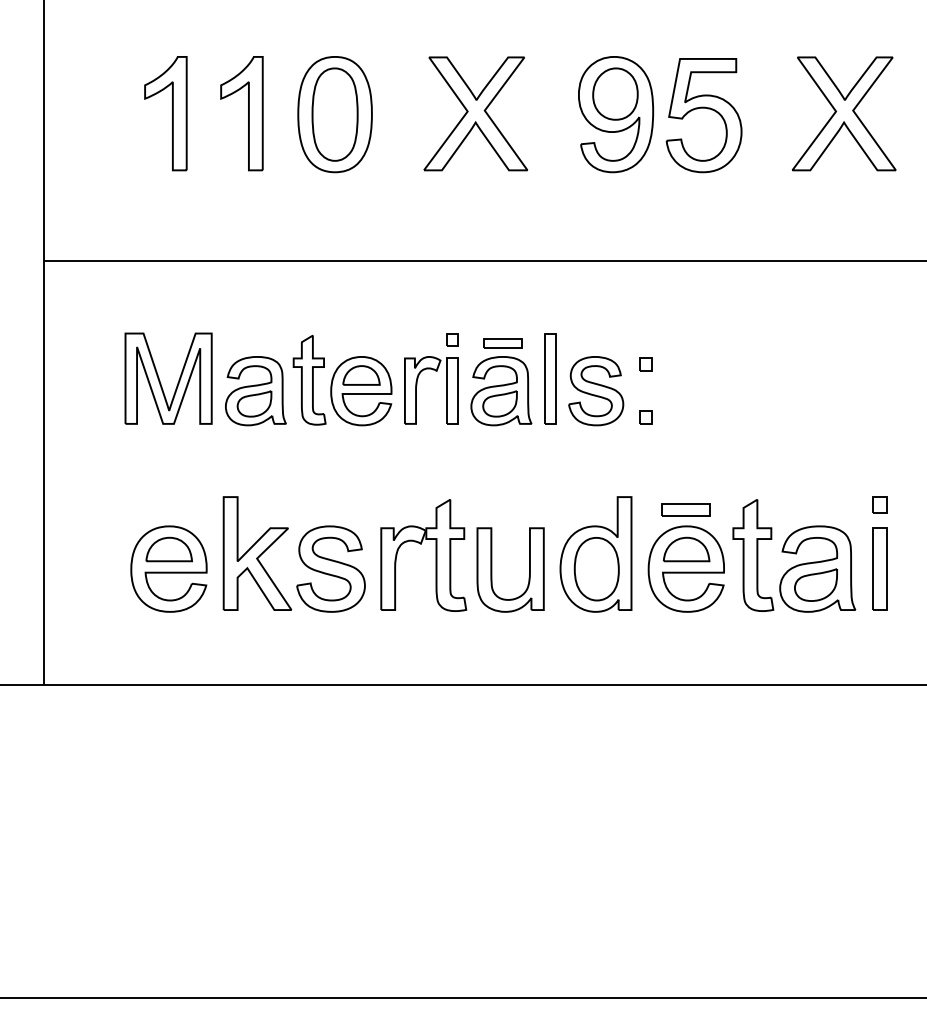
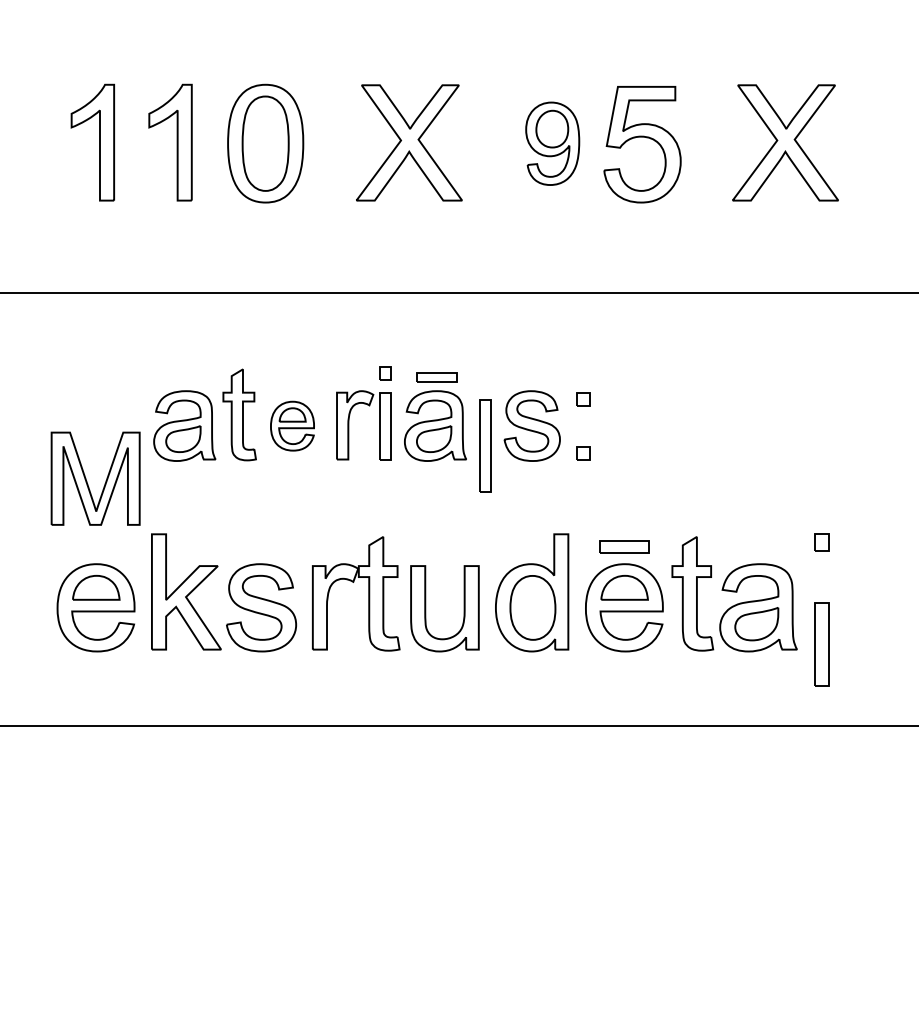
part: (616, 114) -> (553, 143), size x0.7
part: (550, 378) -> (485, 445), moved
part: (160, 380) -> (87, 480), moved
part: (361, 391) -> (292, 426), size x0.7
part: (879, 568) -> (821, 643), moved

